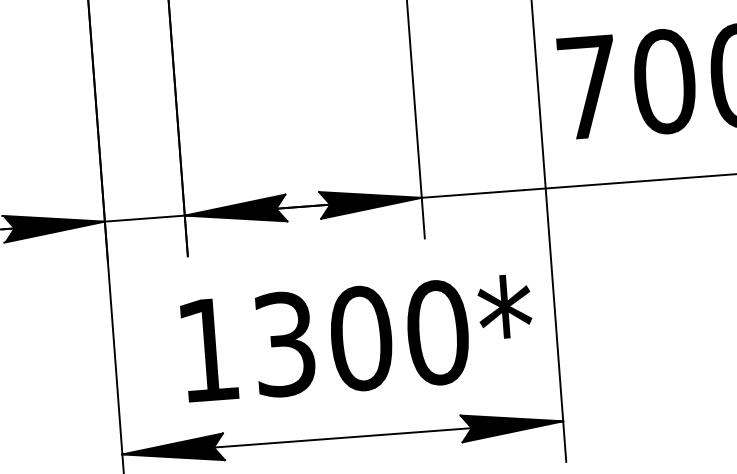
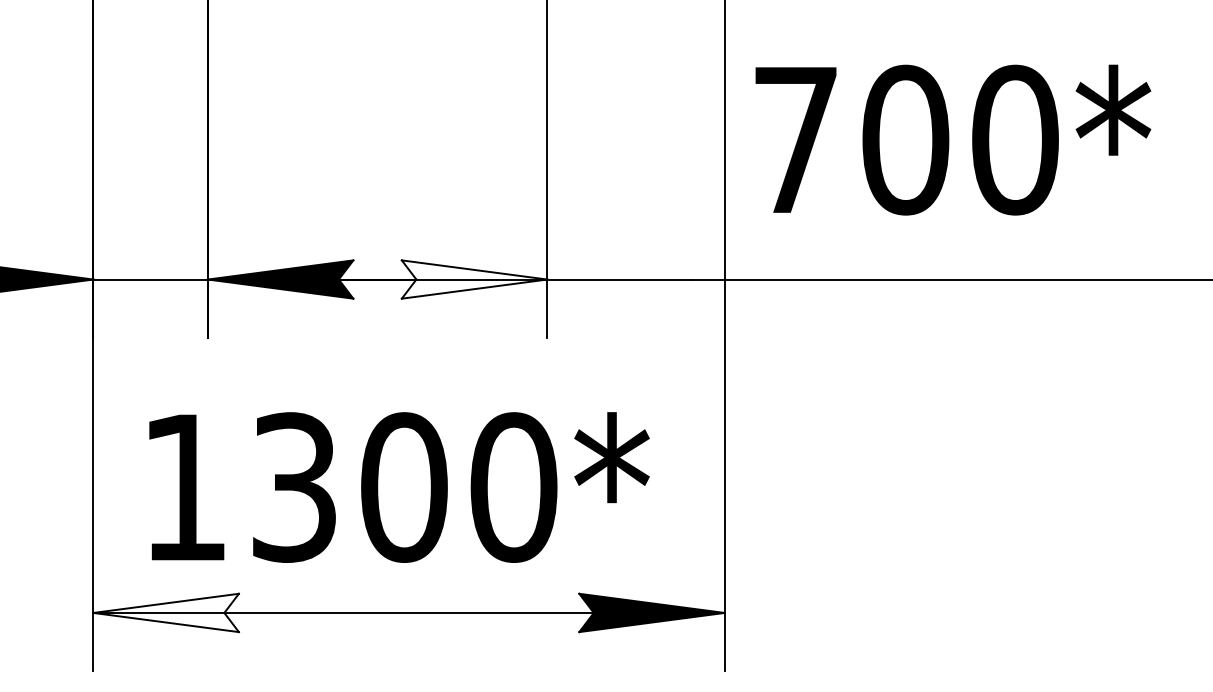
fill: (370, 201) -> (474, 279), removed
text: (358, 338) -> (399, 487), moved
fill: (172, 450) -> (165, 612), removed

